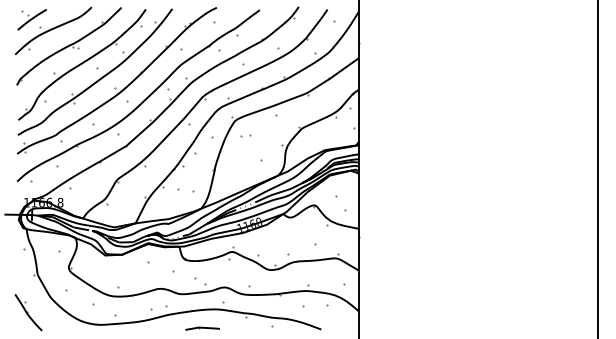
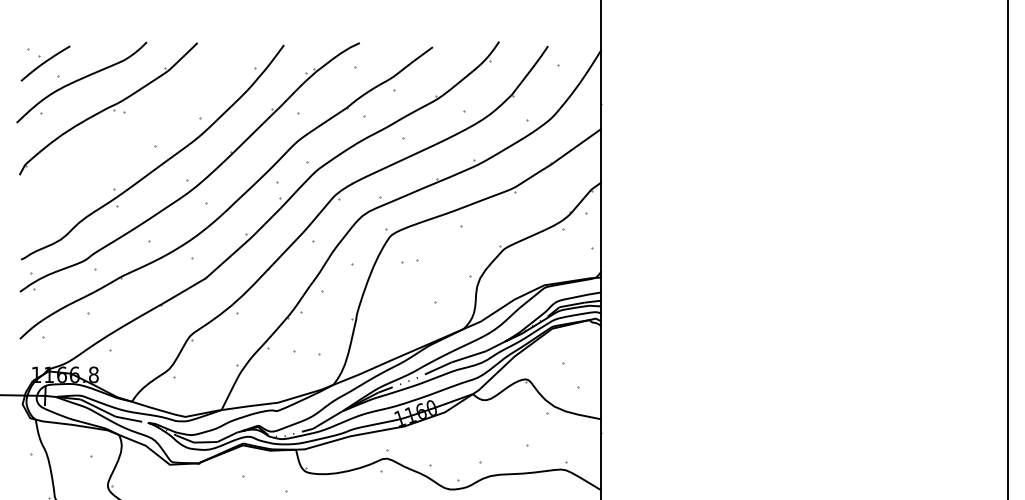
part: (82, 64) -> (131, 139), removed

